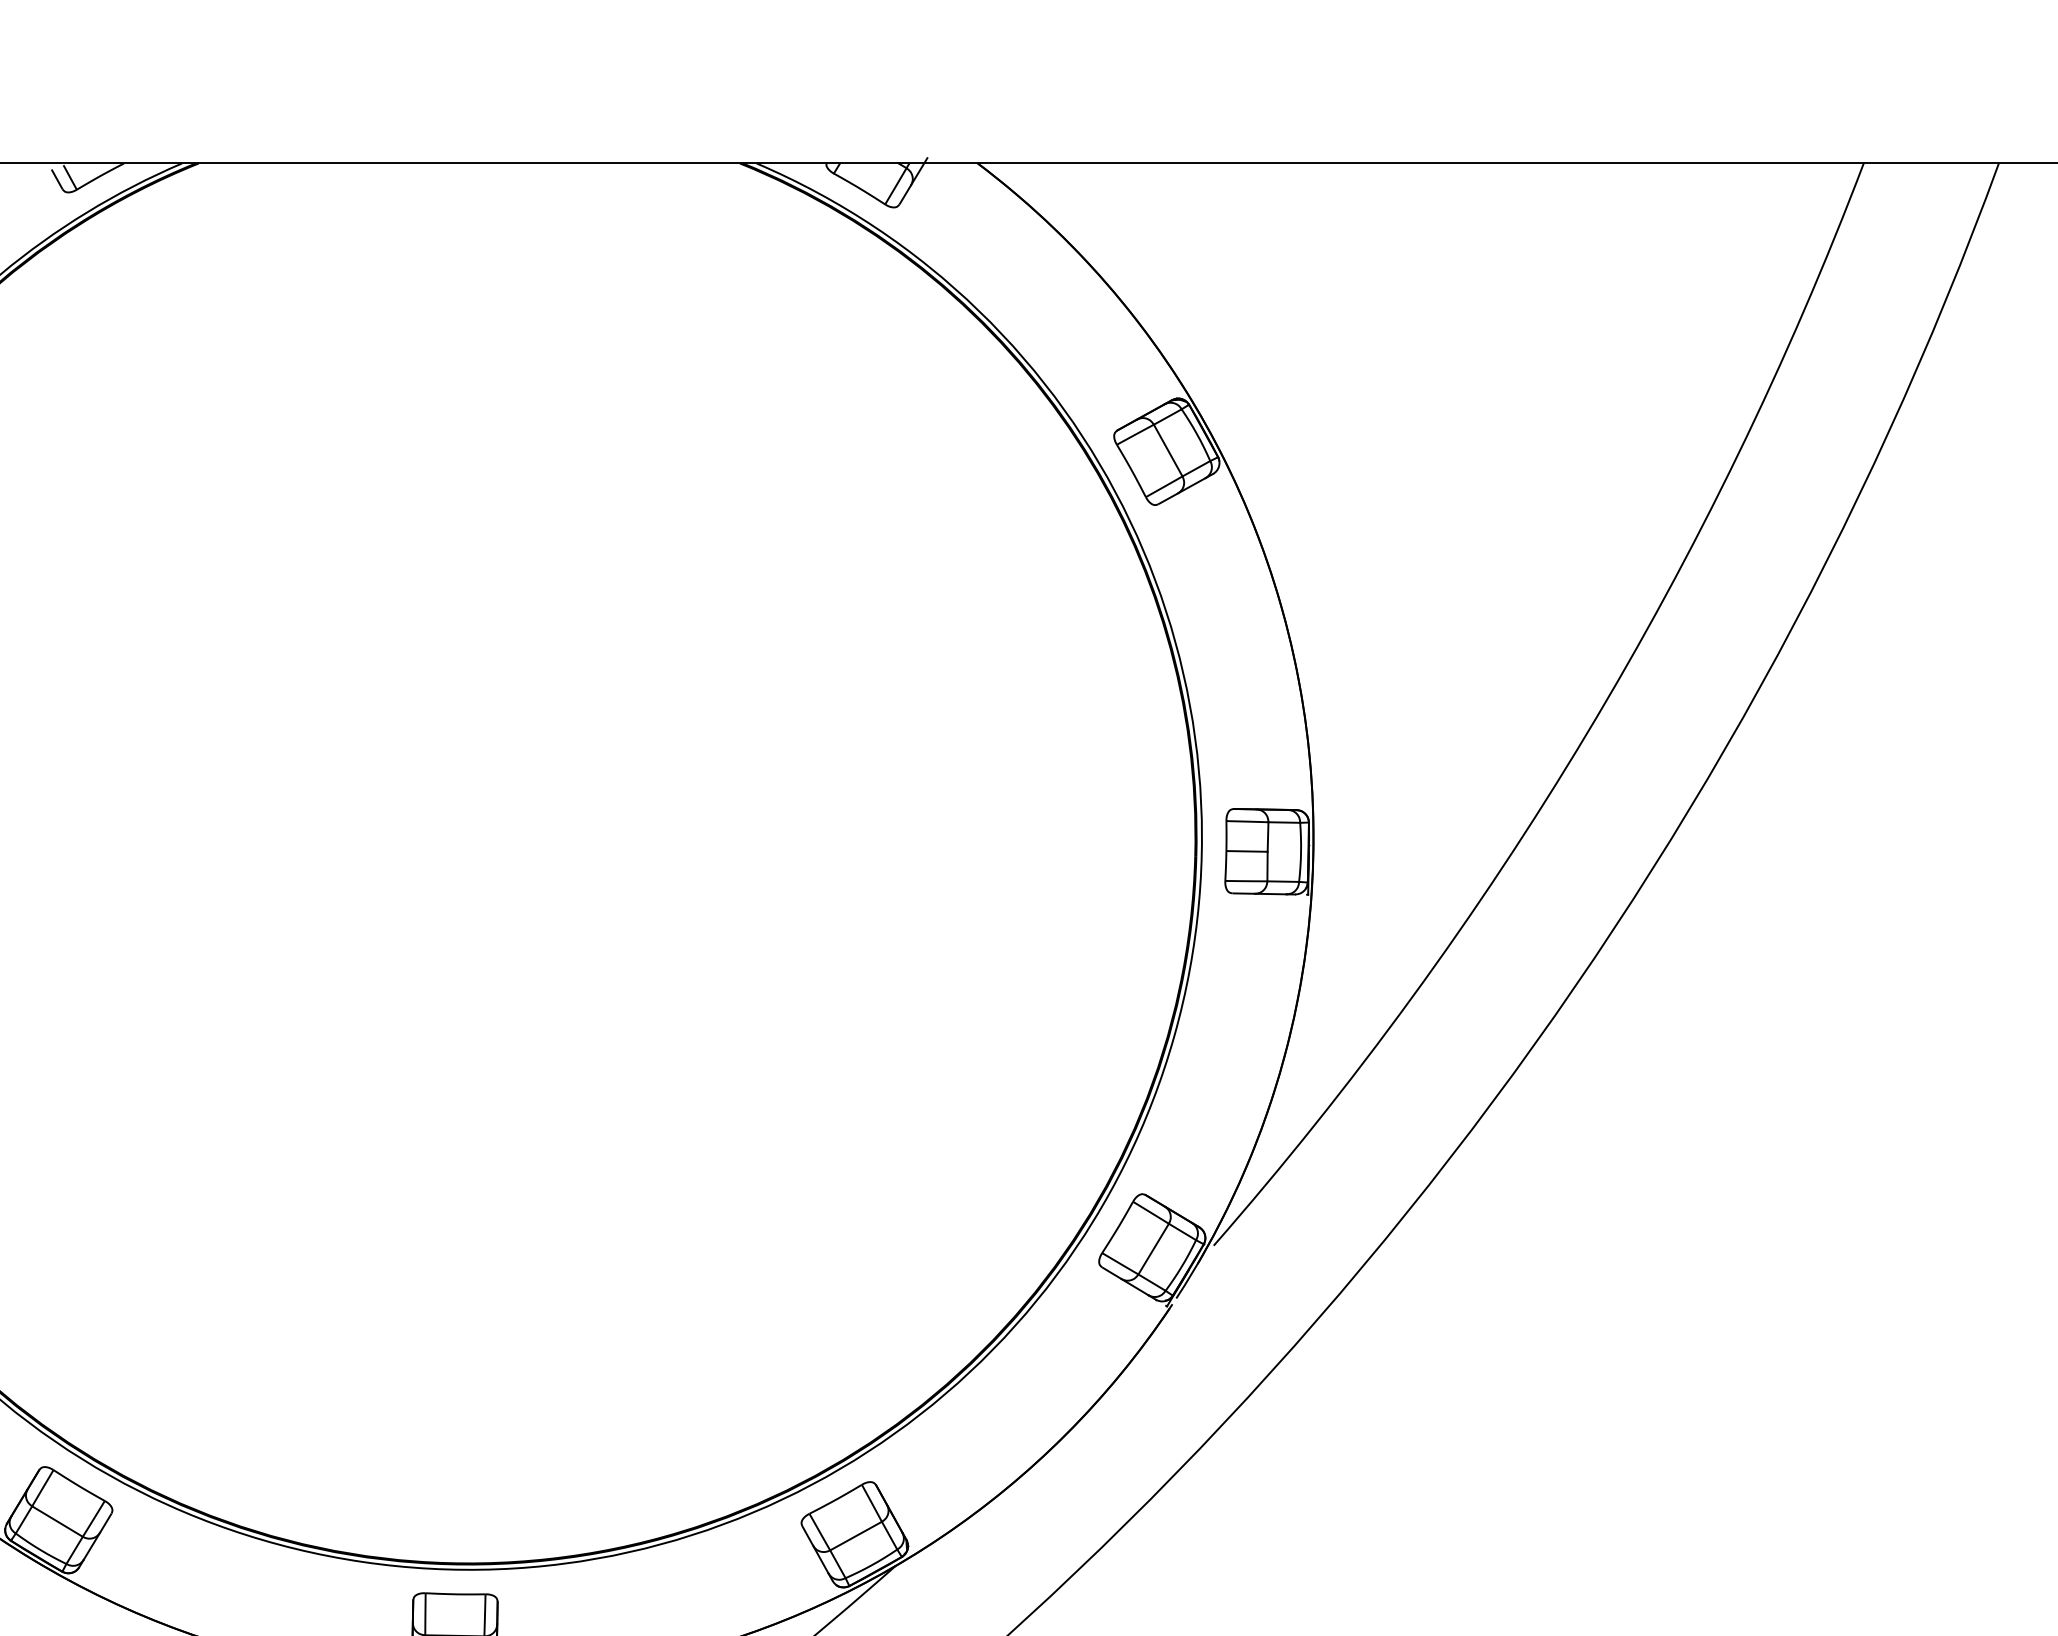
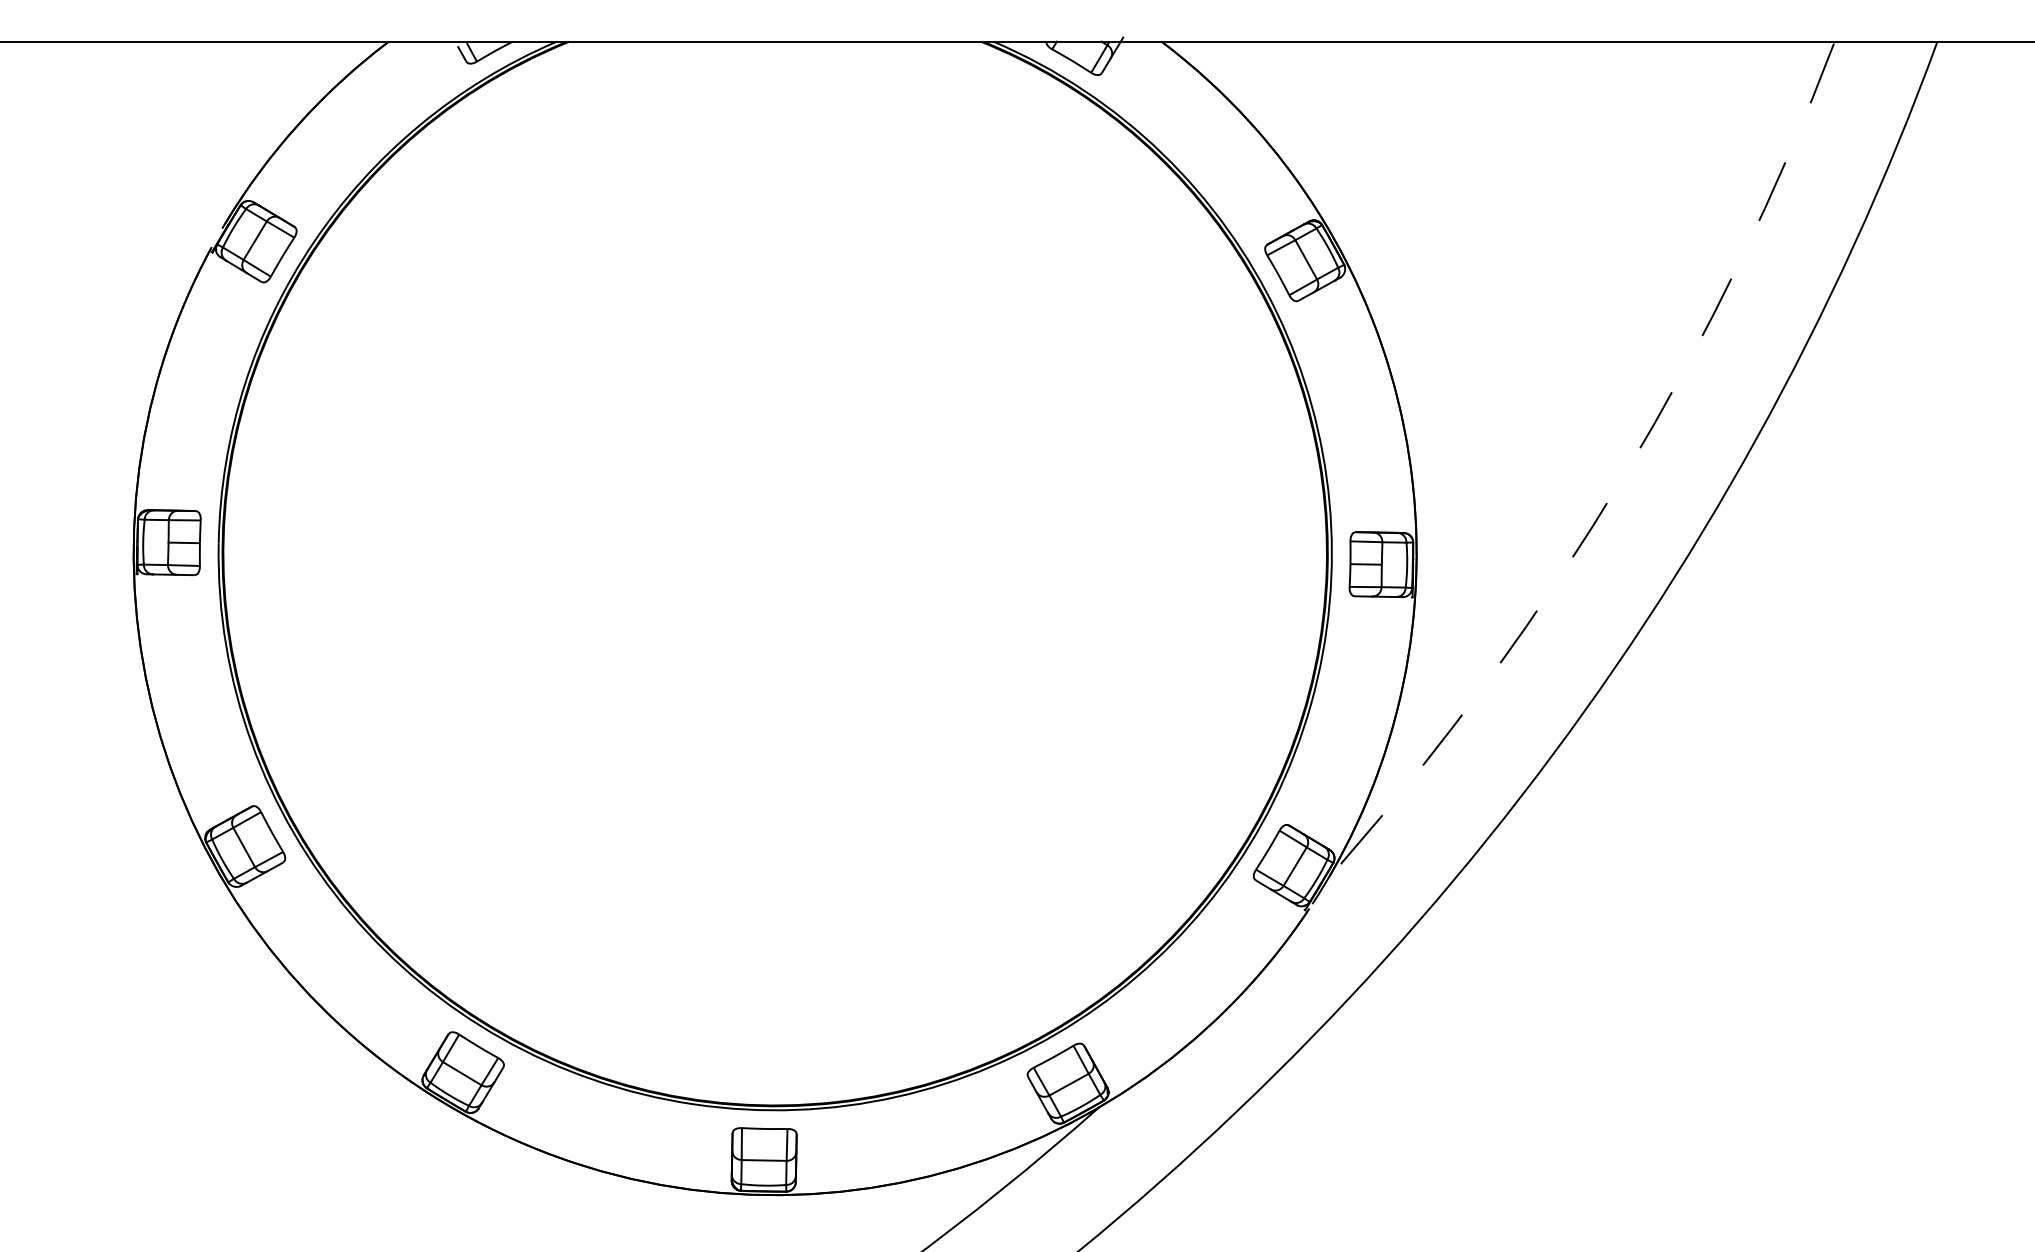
arc: (1587, 733) -> (1624, 474), solid -> dashed

